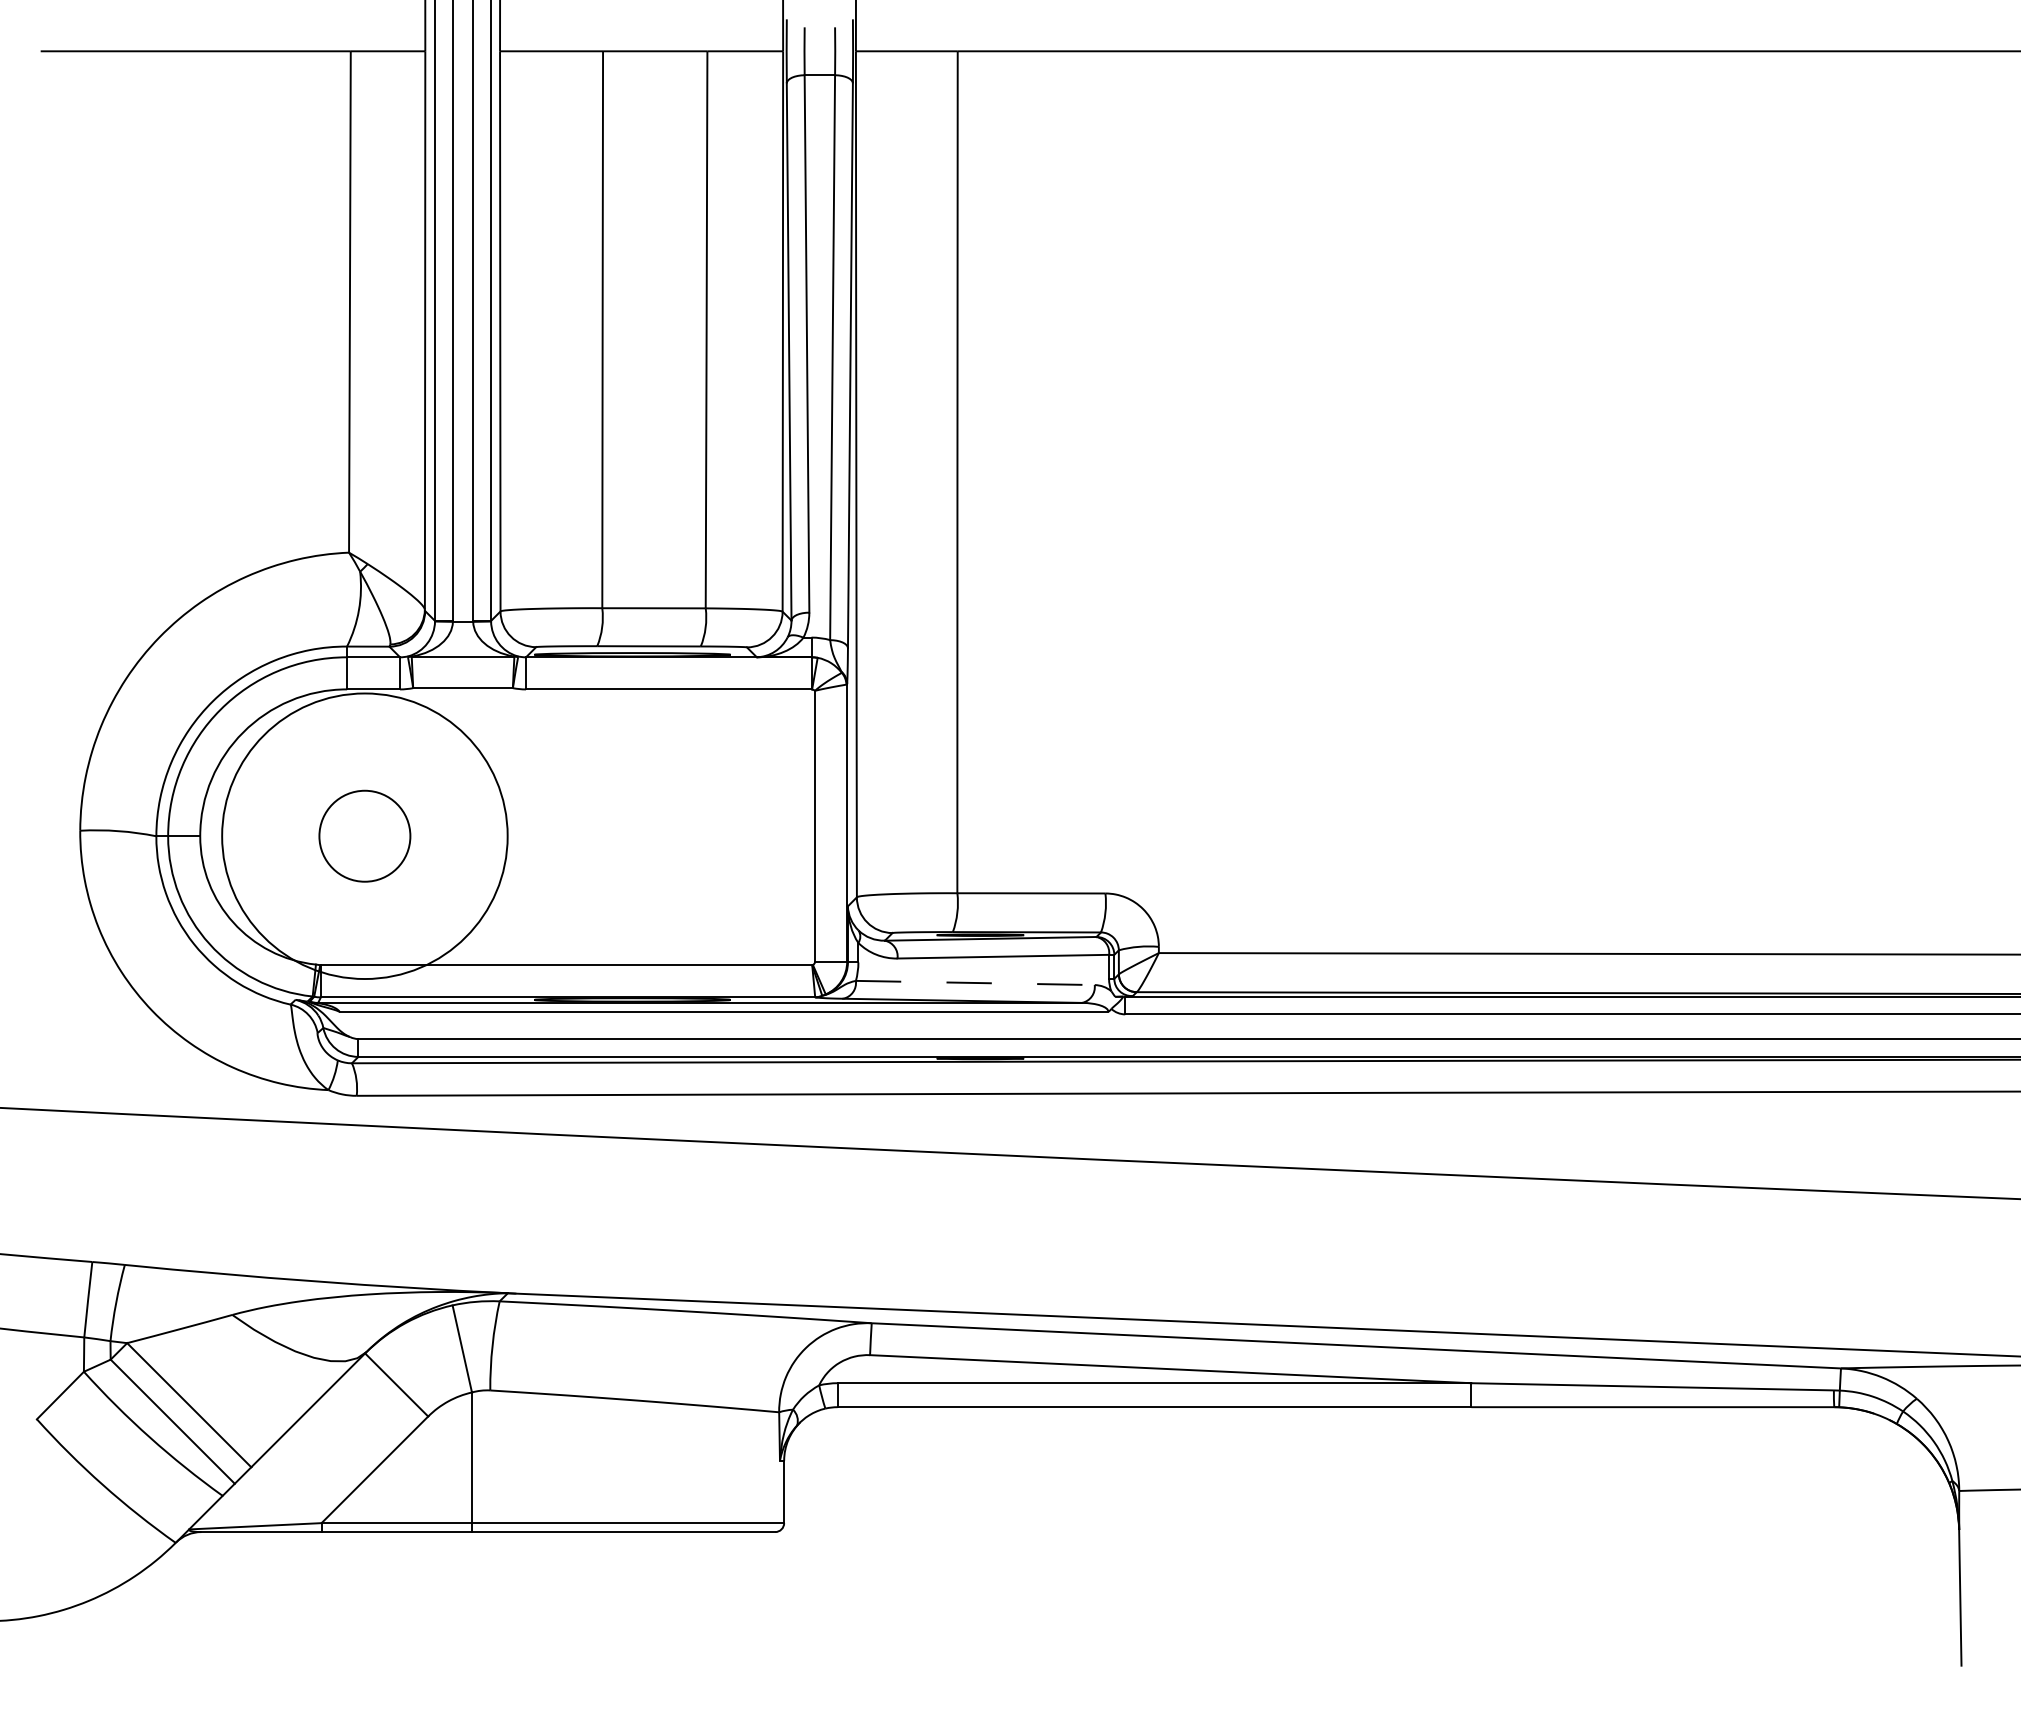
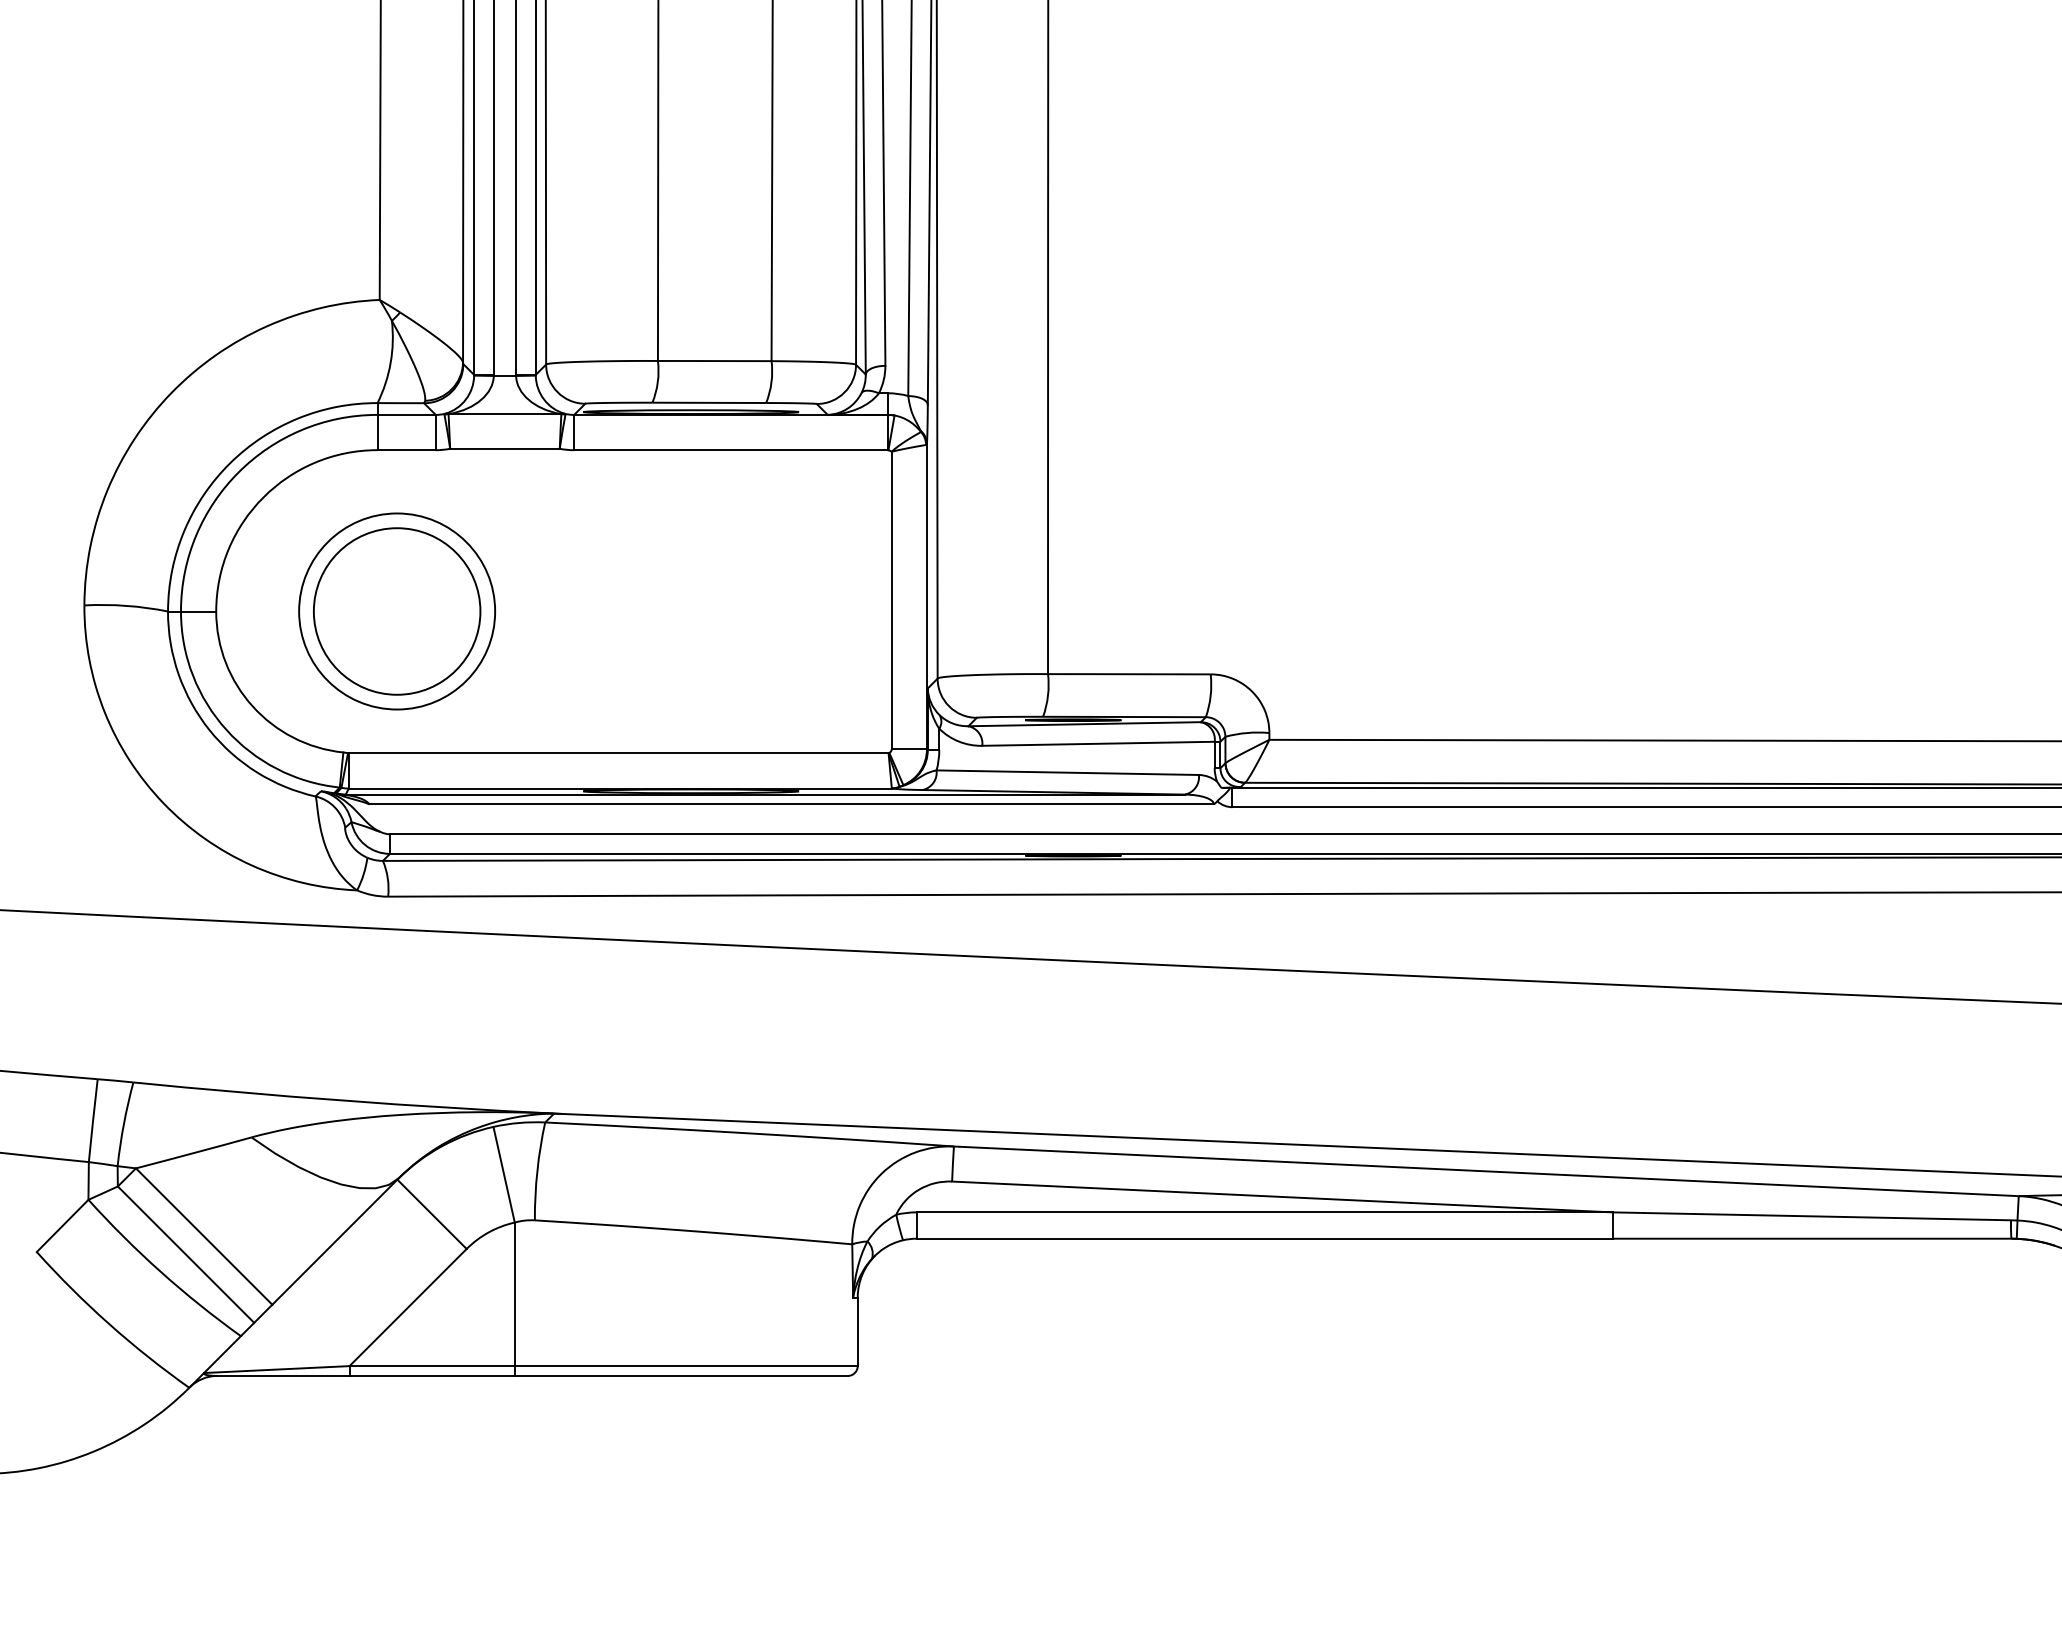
circle: (364, 836) -> (396, 611), size x0.62
circle: (364, 836) -> (396, 611), size x1.67
line: (975, 982) -> (1067, 772), dashed -> solid

